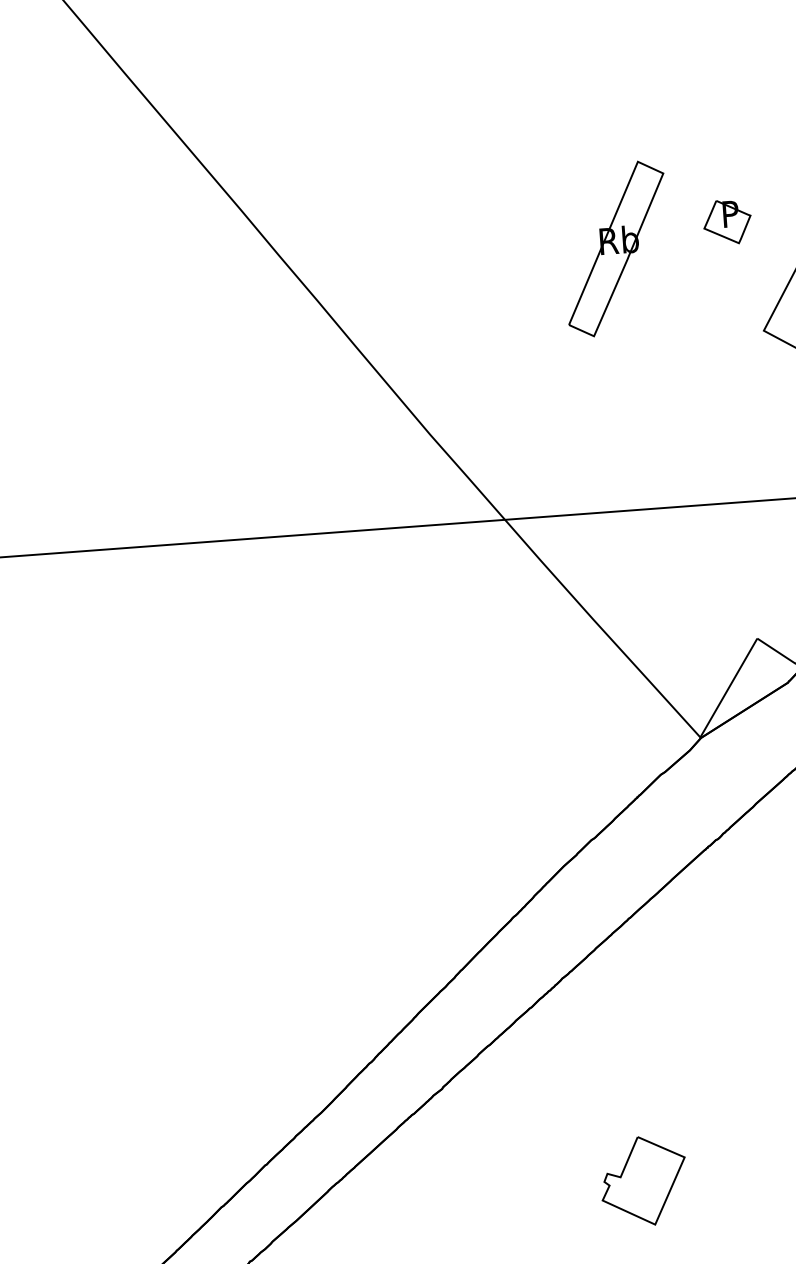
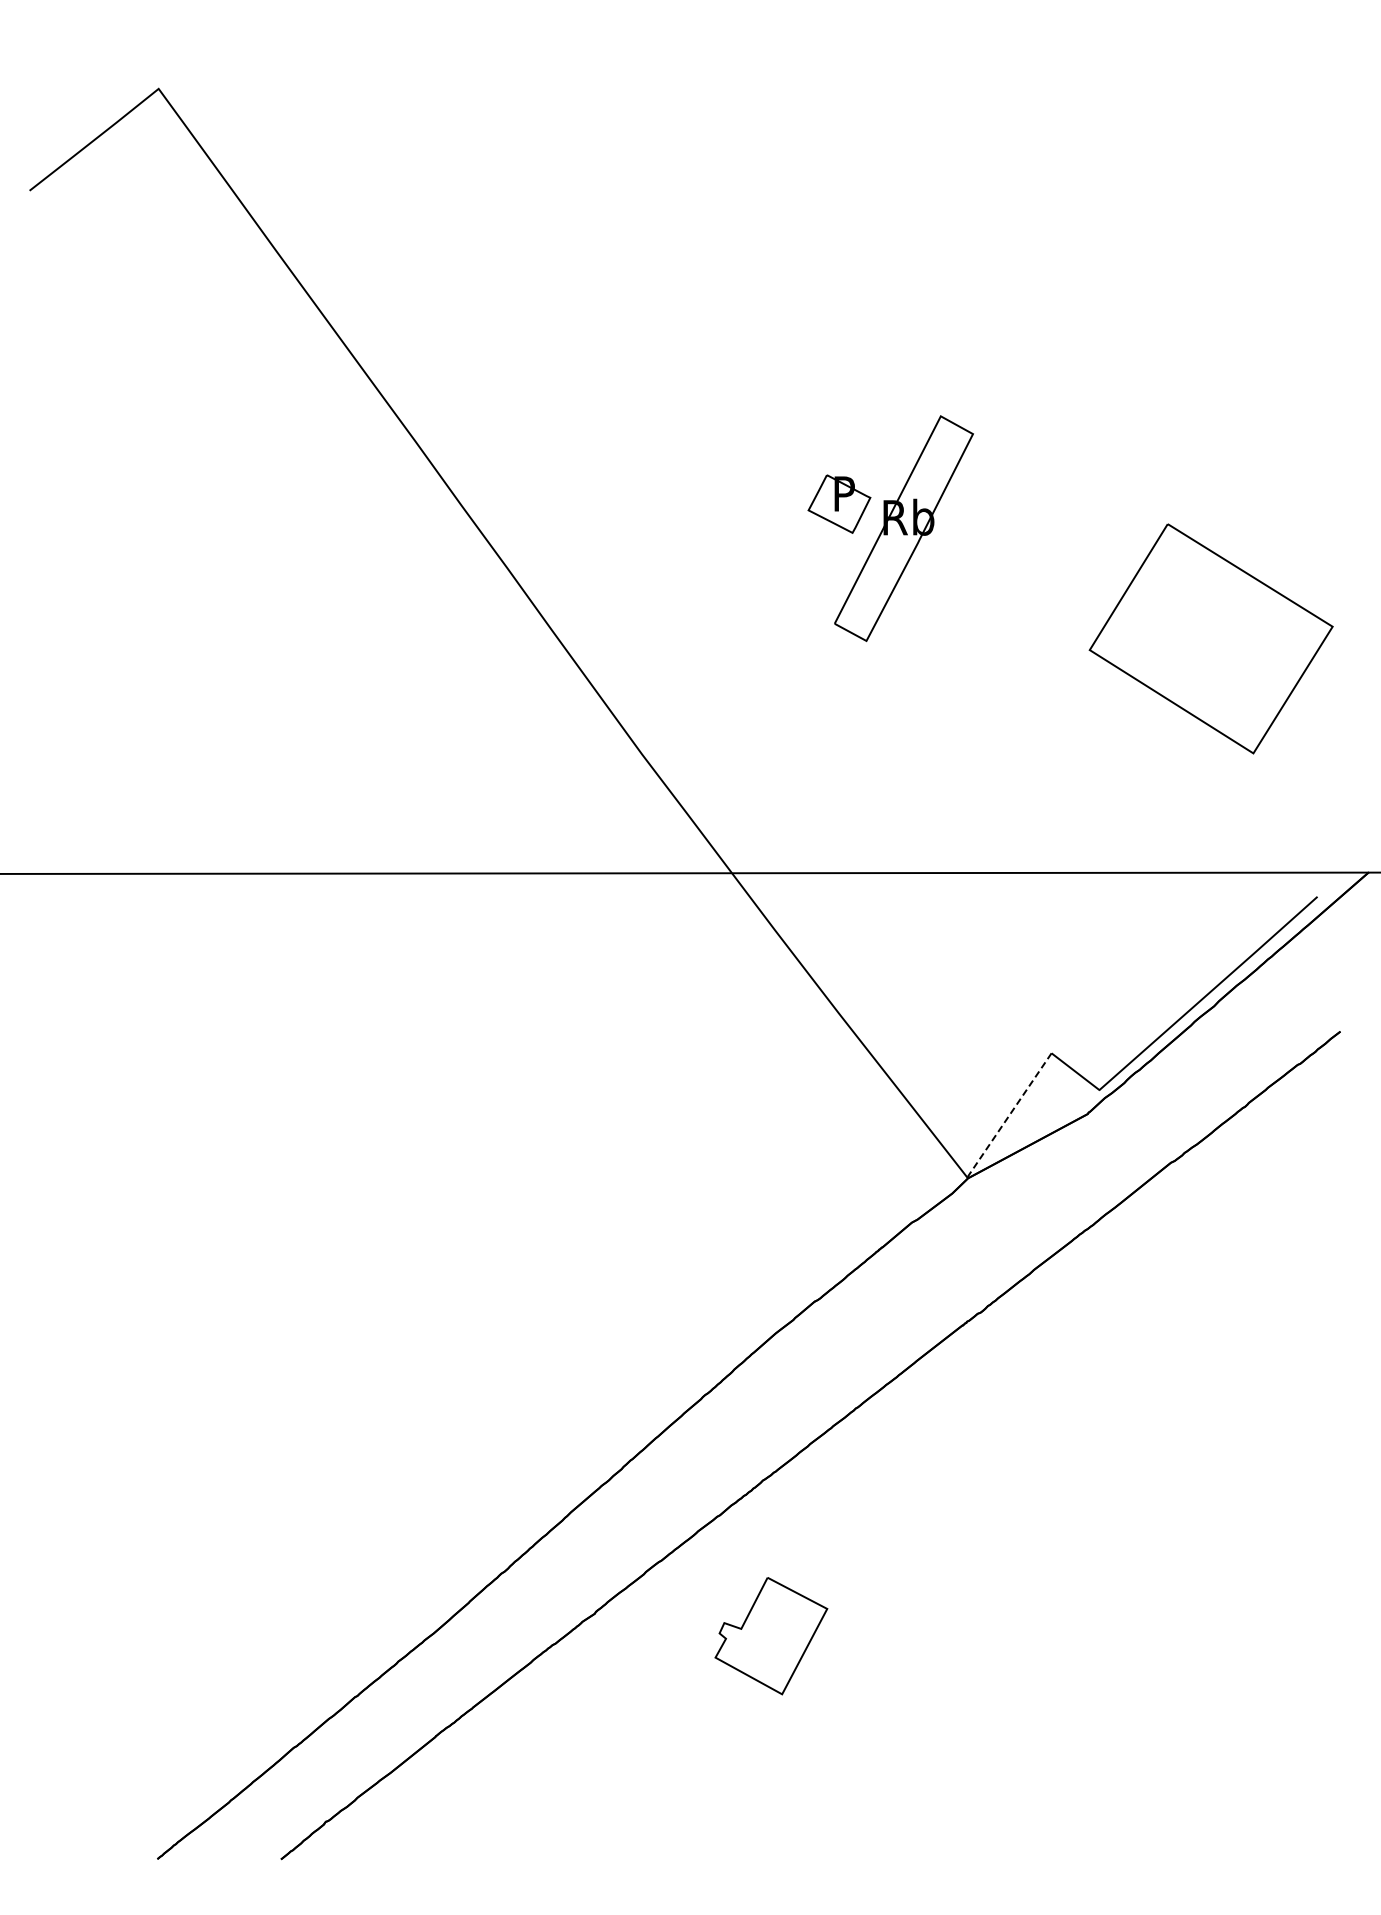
part: (727, 221) -> (839, 503), moved
line: (728, 688) -> (1008, 1116), solid -> dashed
part: (643, 1181) -> (771, 1636), moved

